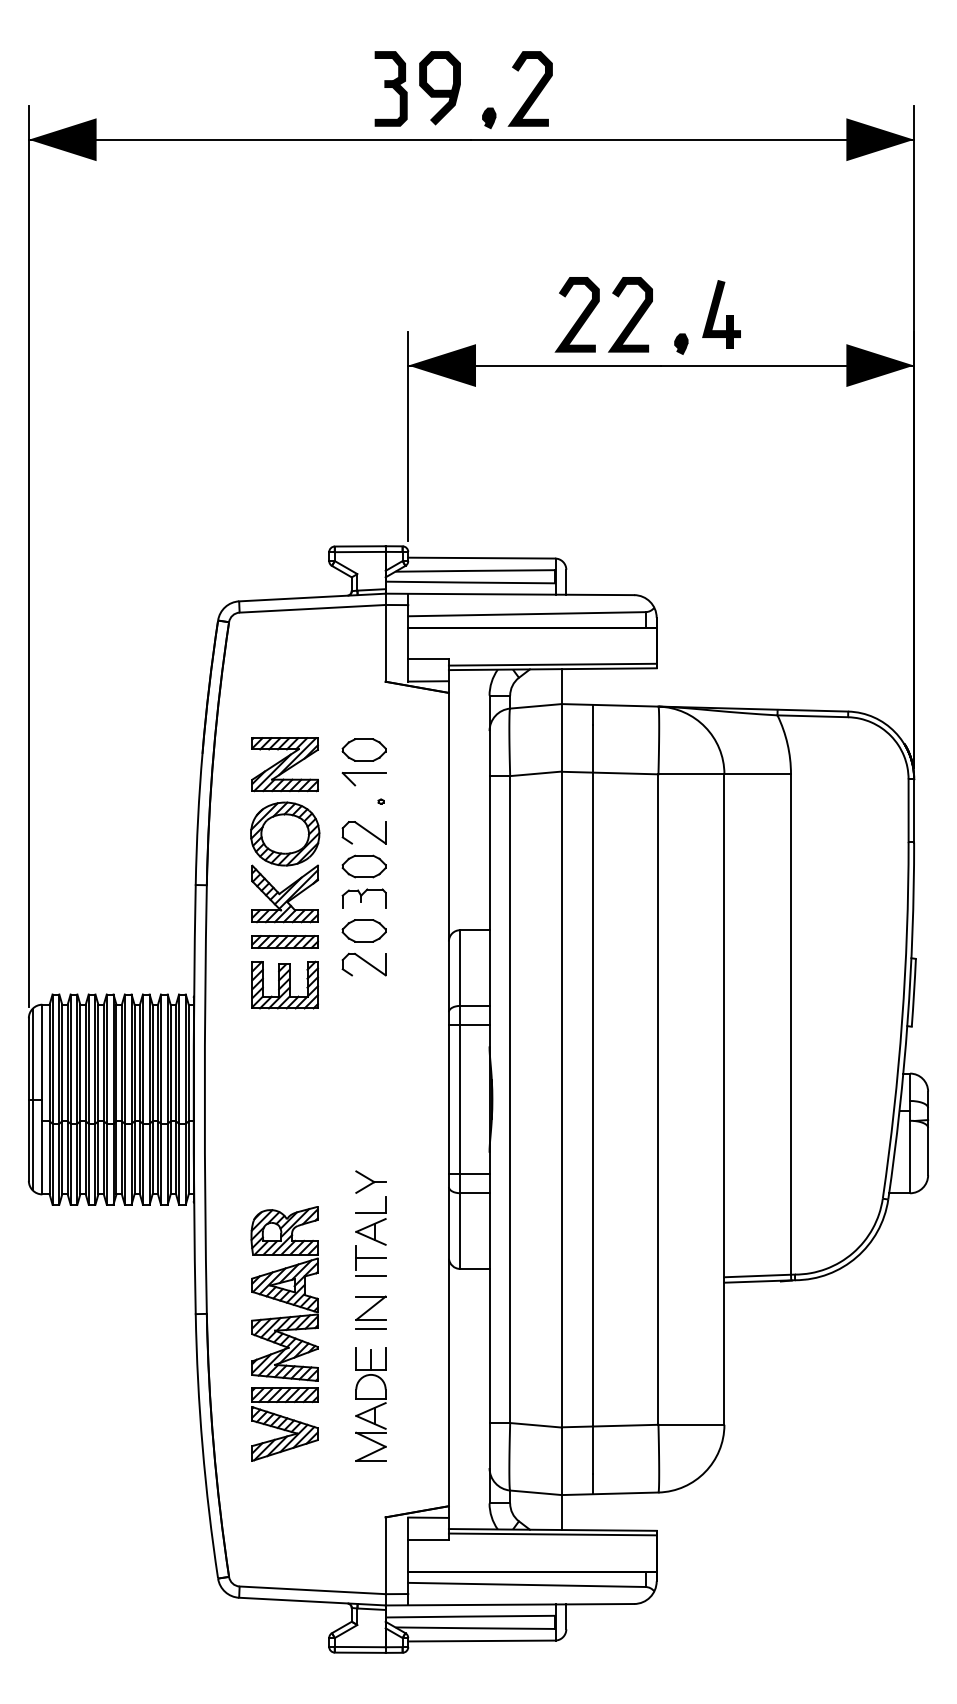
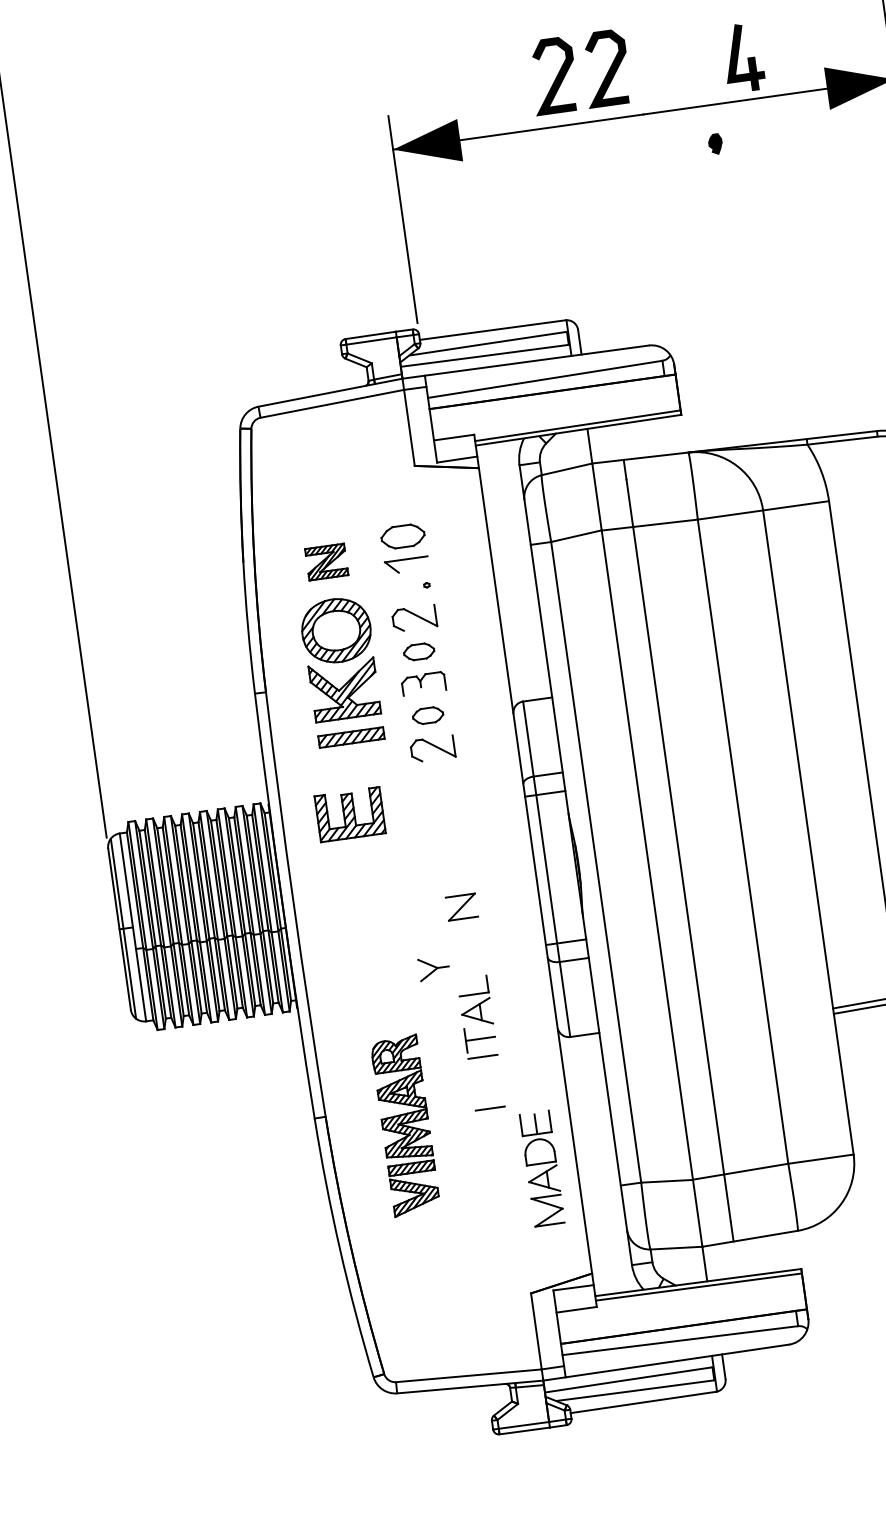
part: (721, 314) -> (743, 58), moved
part: (681, 343) -> (715, 143), moved
part: (284, 764) -> (326, 561), size x0.6
part: (363, 866) -> (418, 651), size x0.7
part: (363, 930) -> (427, 715), size x0.7
part: (284, 984) -> (349, 814), moved
part: (370, 1181) -> (433, 967), moved
part: (370, 1307) -> (461, 906), moved
part: (284, 1333) -> (405, 1125), size x0.7
part: (370, 1404) -> (541, 1168), moved

